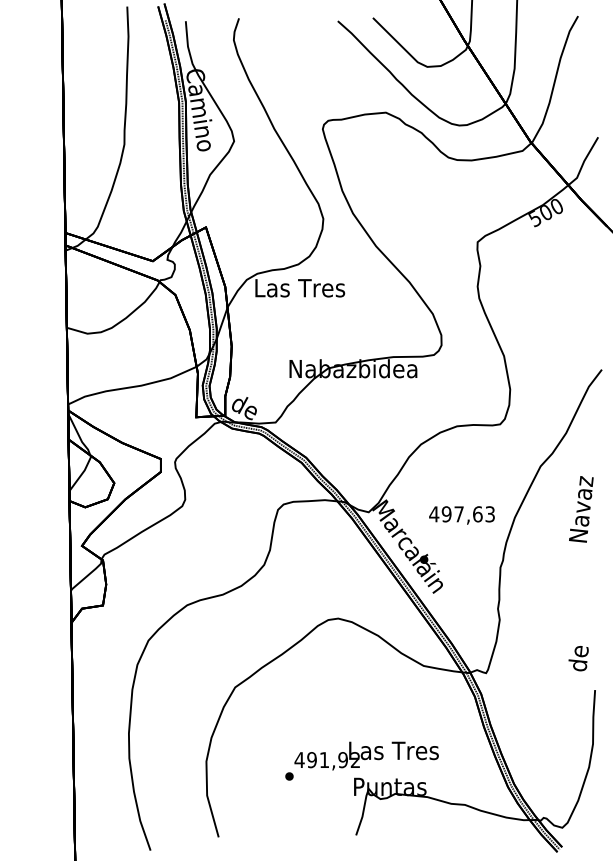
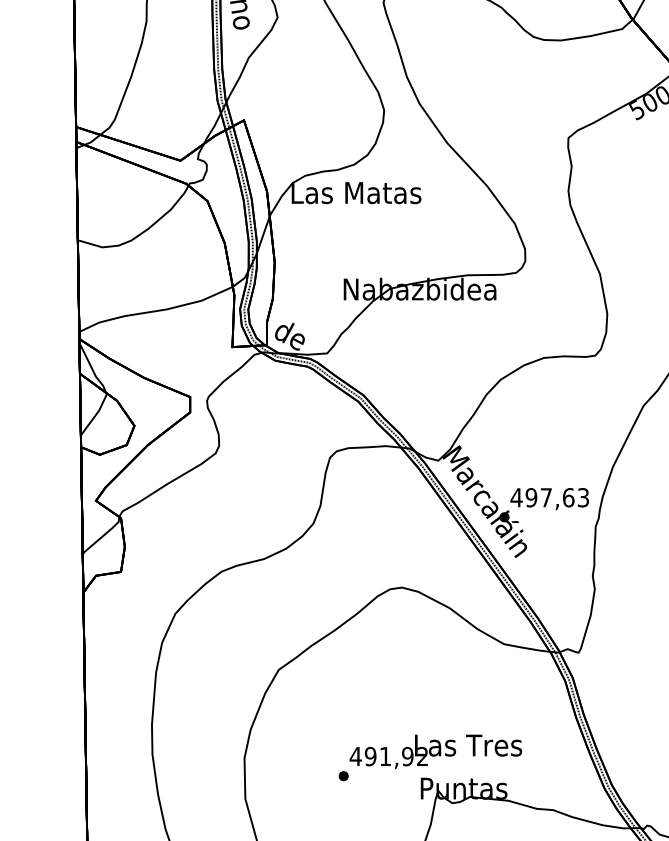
text: (300, 288) -> (356, 193), Las Tres -> Las Matas
text: (461, 515) -> (549, 499), moved

